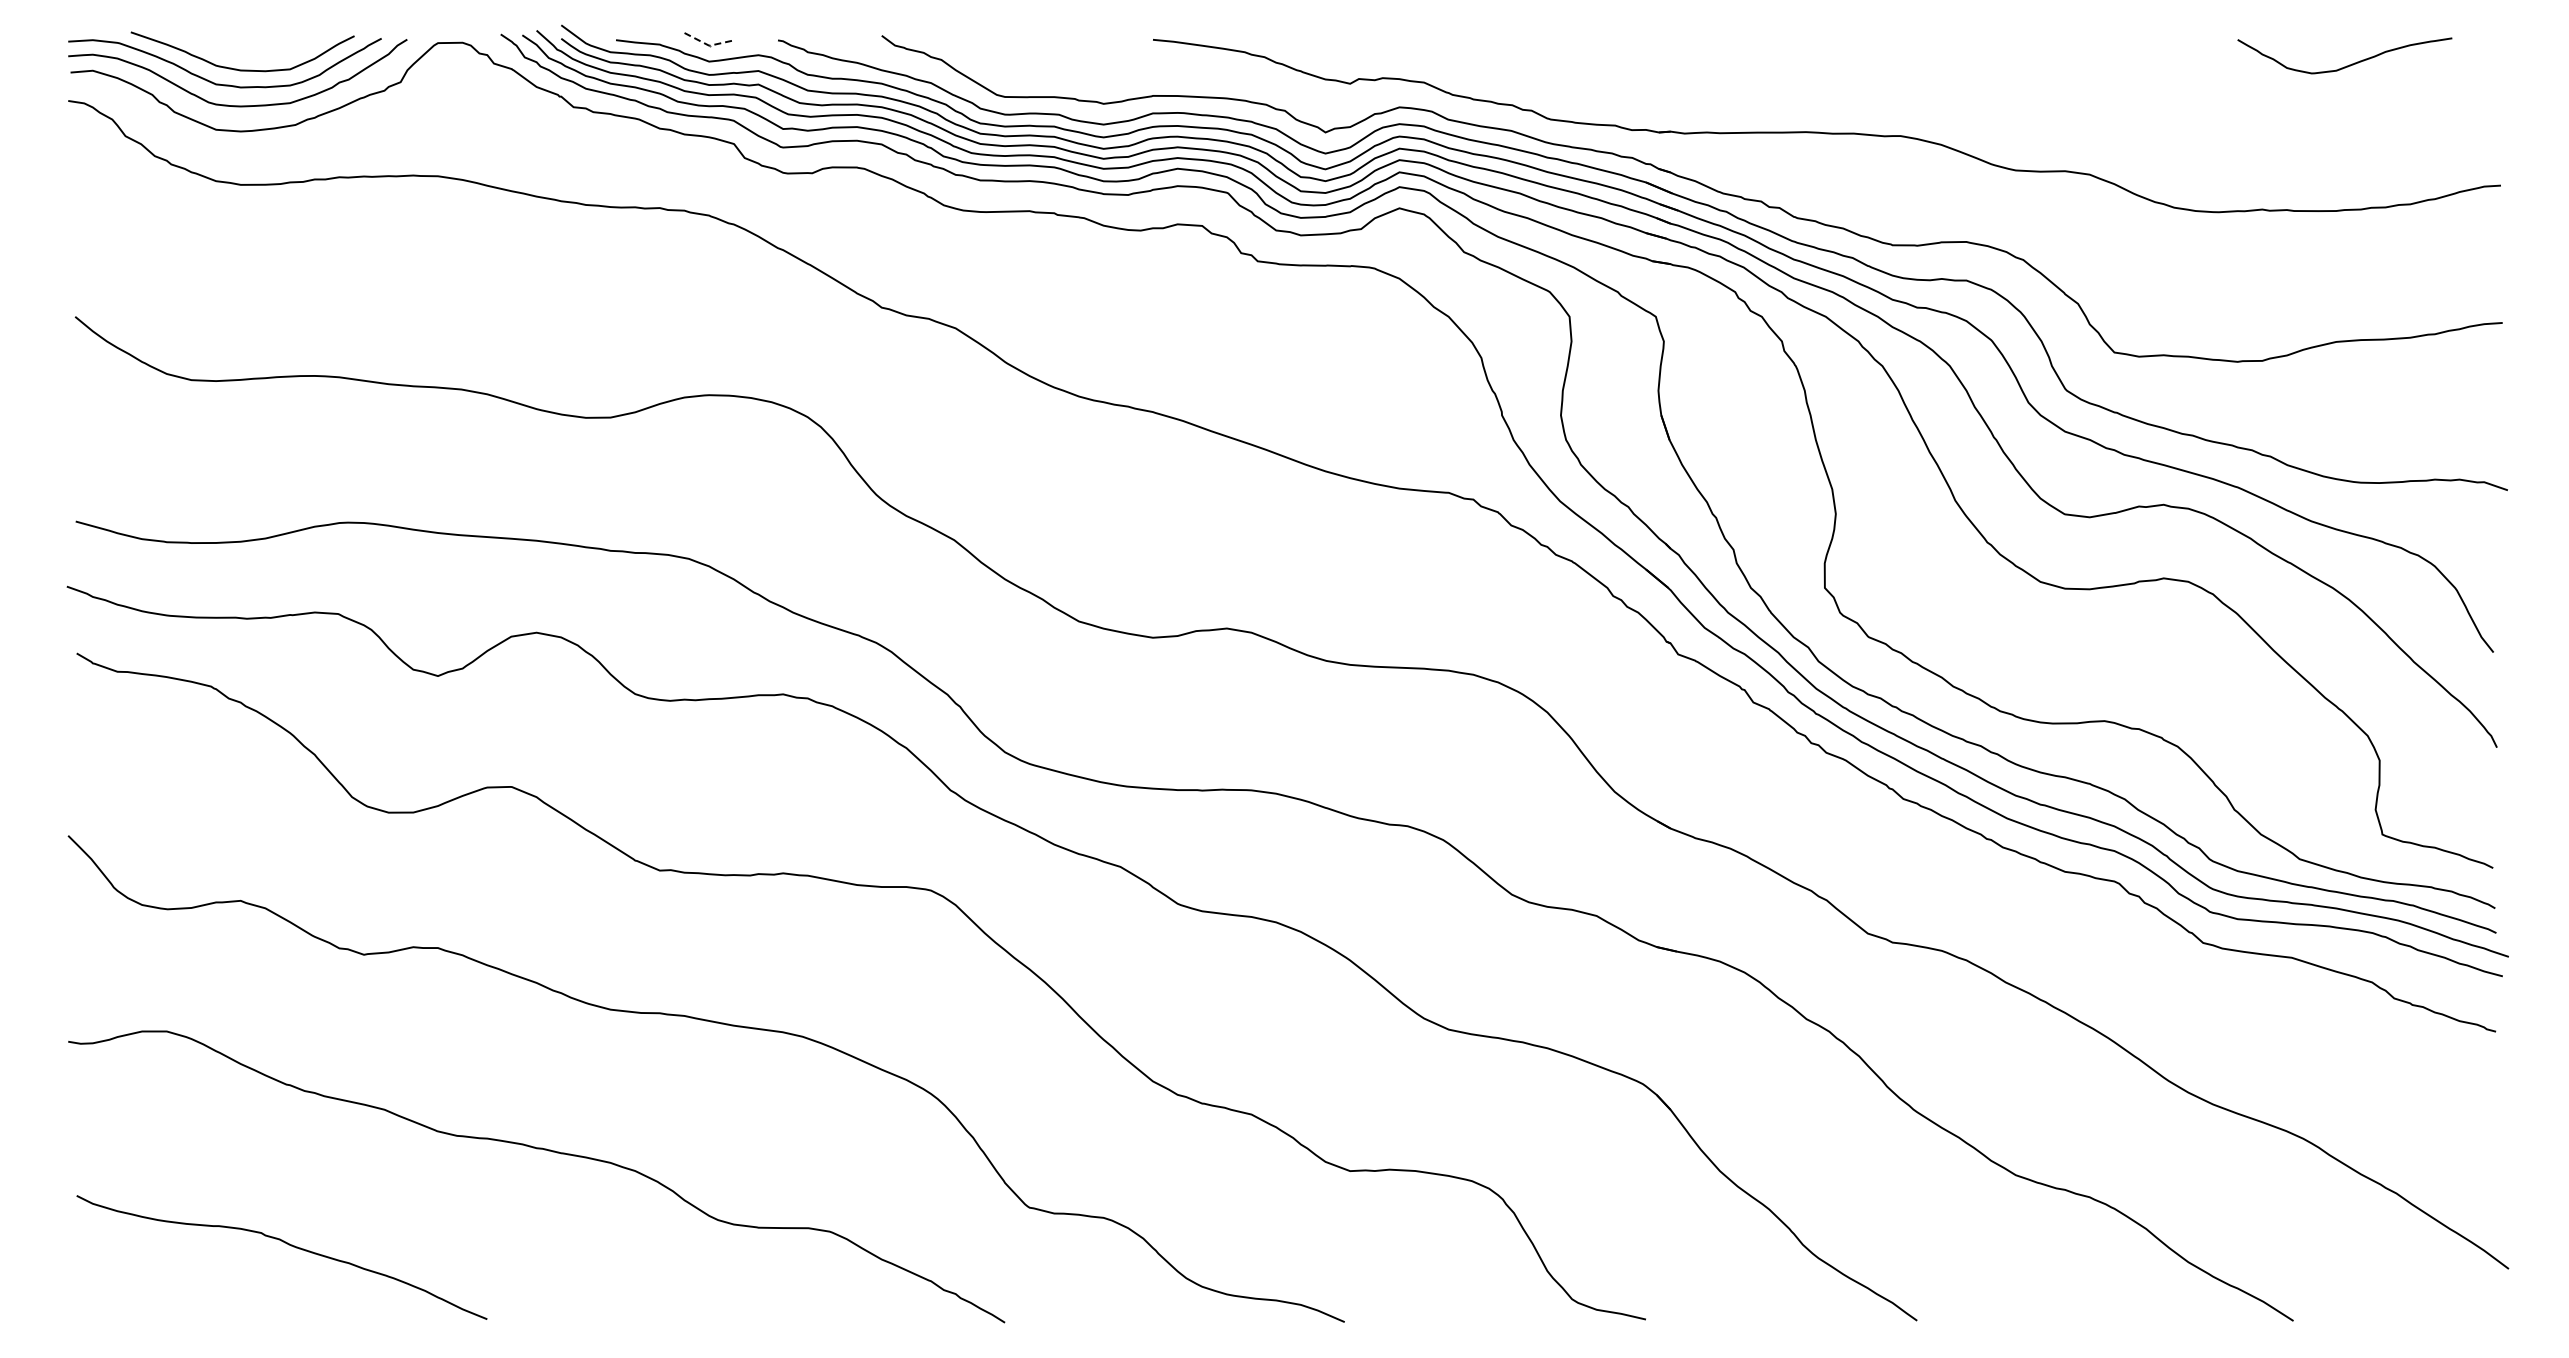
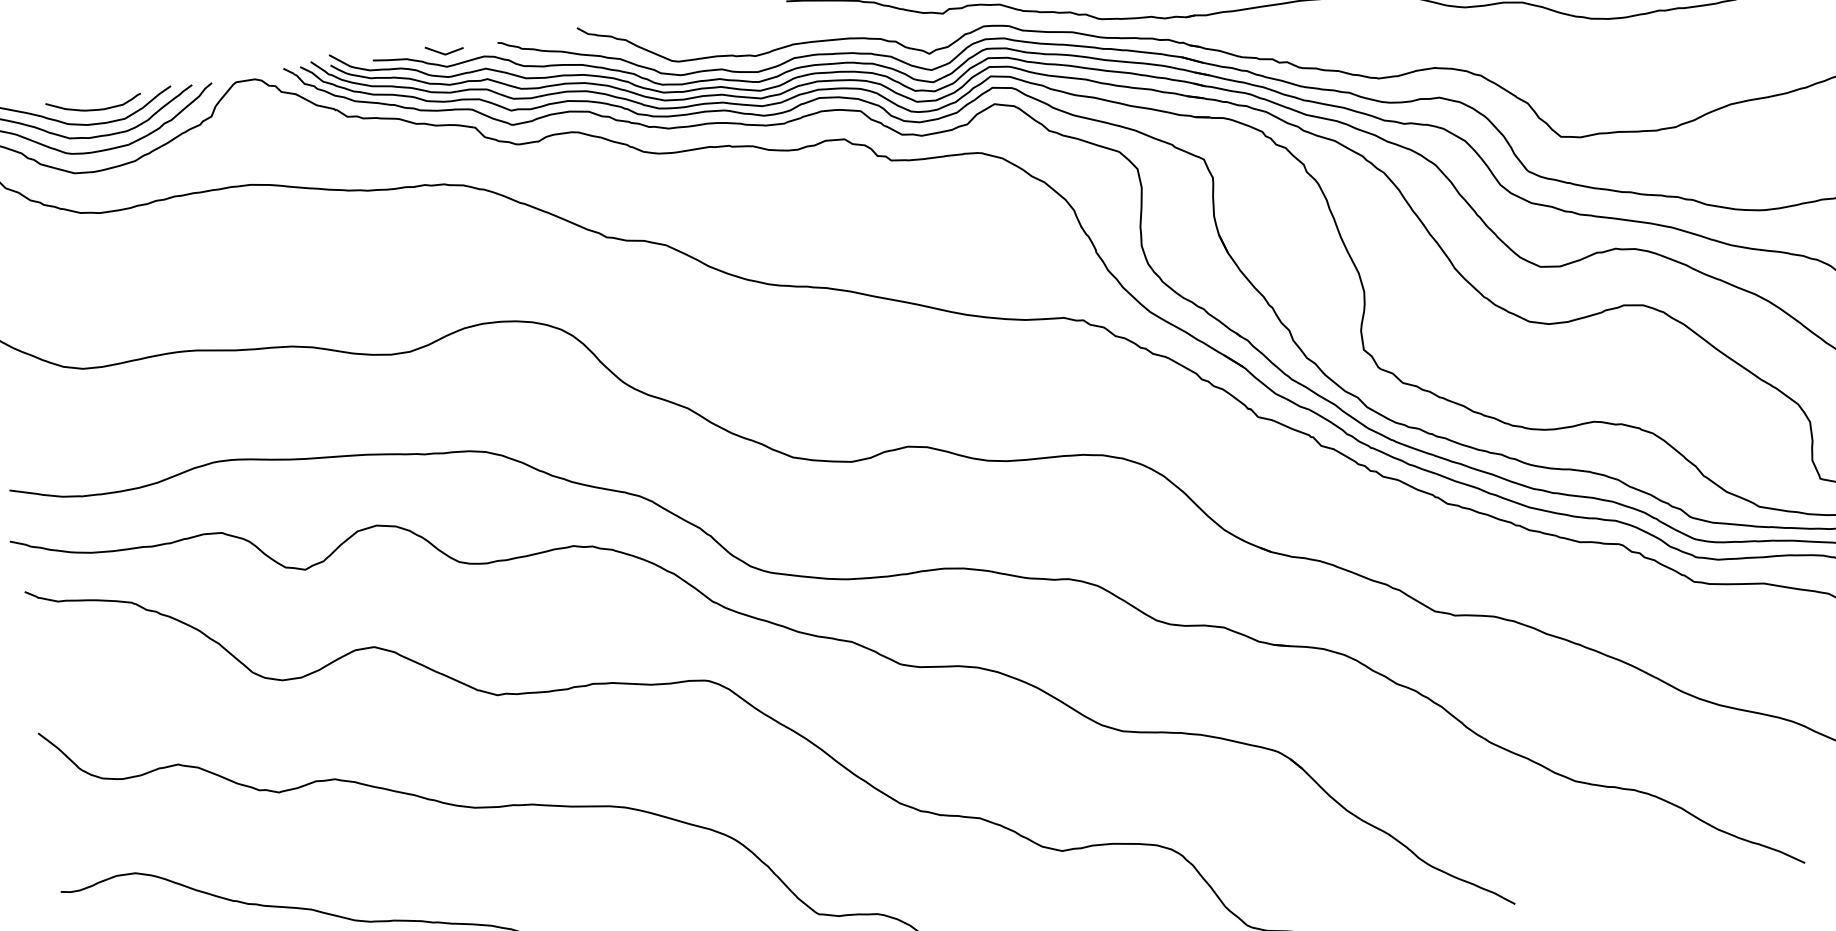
line: (709, 45) -> (445, 54), dashed -> solid
curve: (252, 51) -> (94, 109), added

